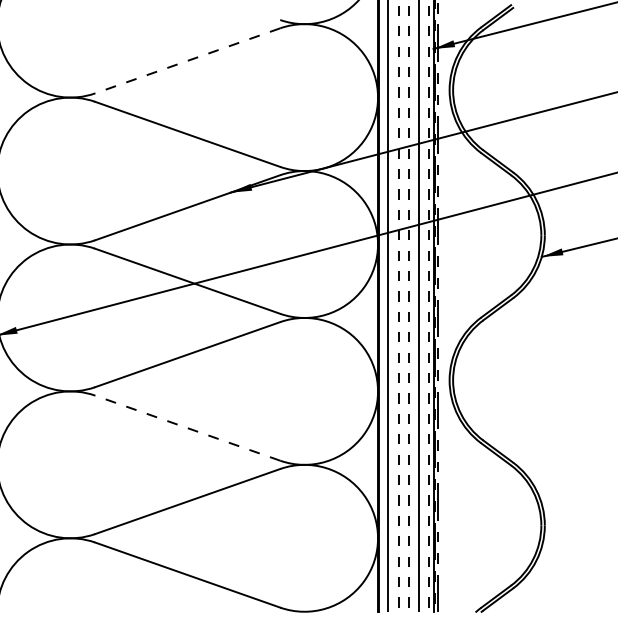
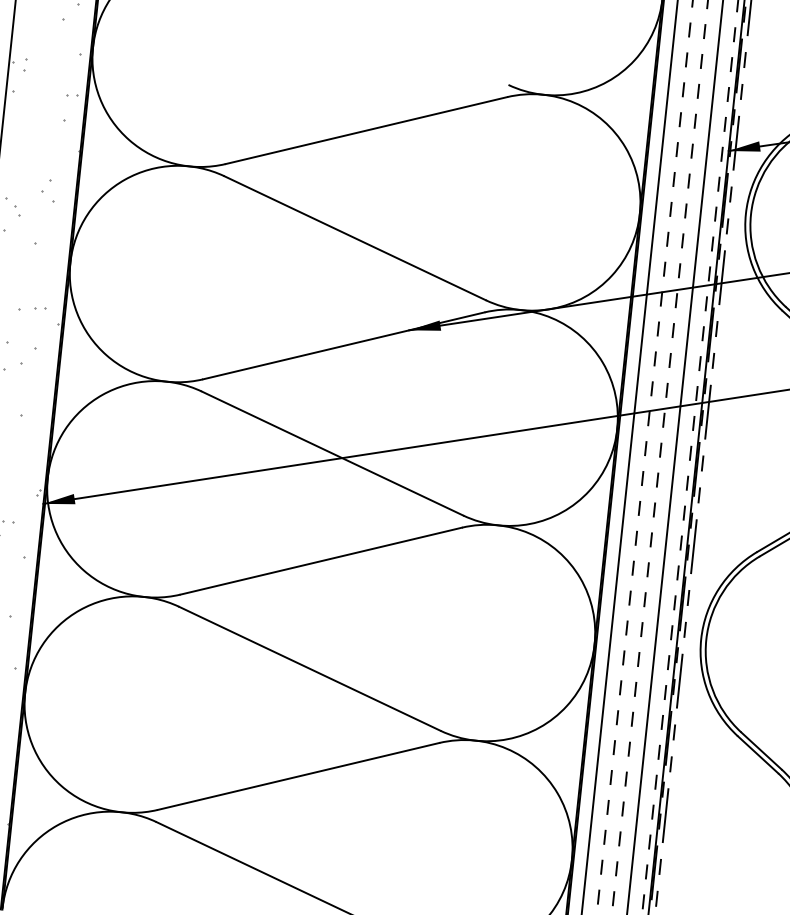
line: (187, 61) -> (366, 131), dashed -> solid
line: (187, 427) -> (309, 667), dashed -> solid

